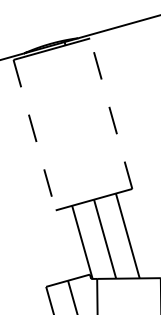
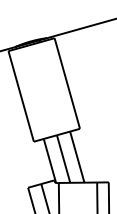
line: (111, 113) -> (67, 83), dashed -> solid
line: (35, 135) -> (21, 96), dashed -> solid

